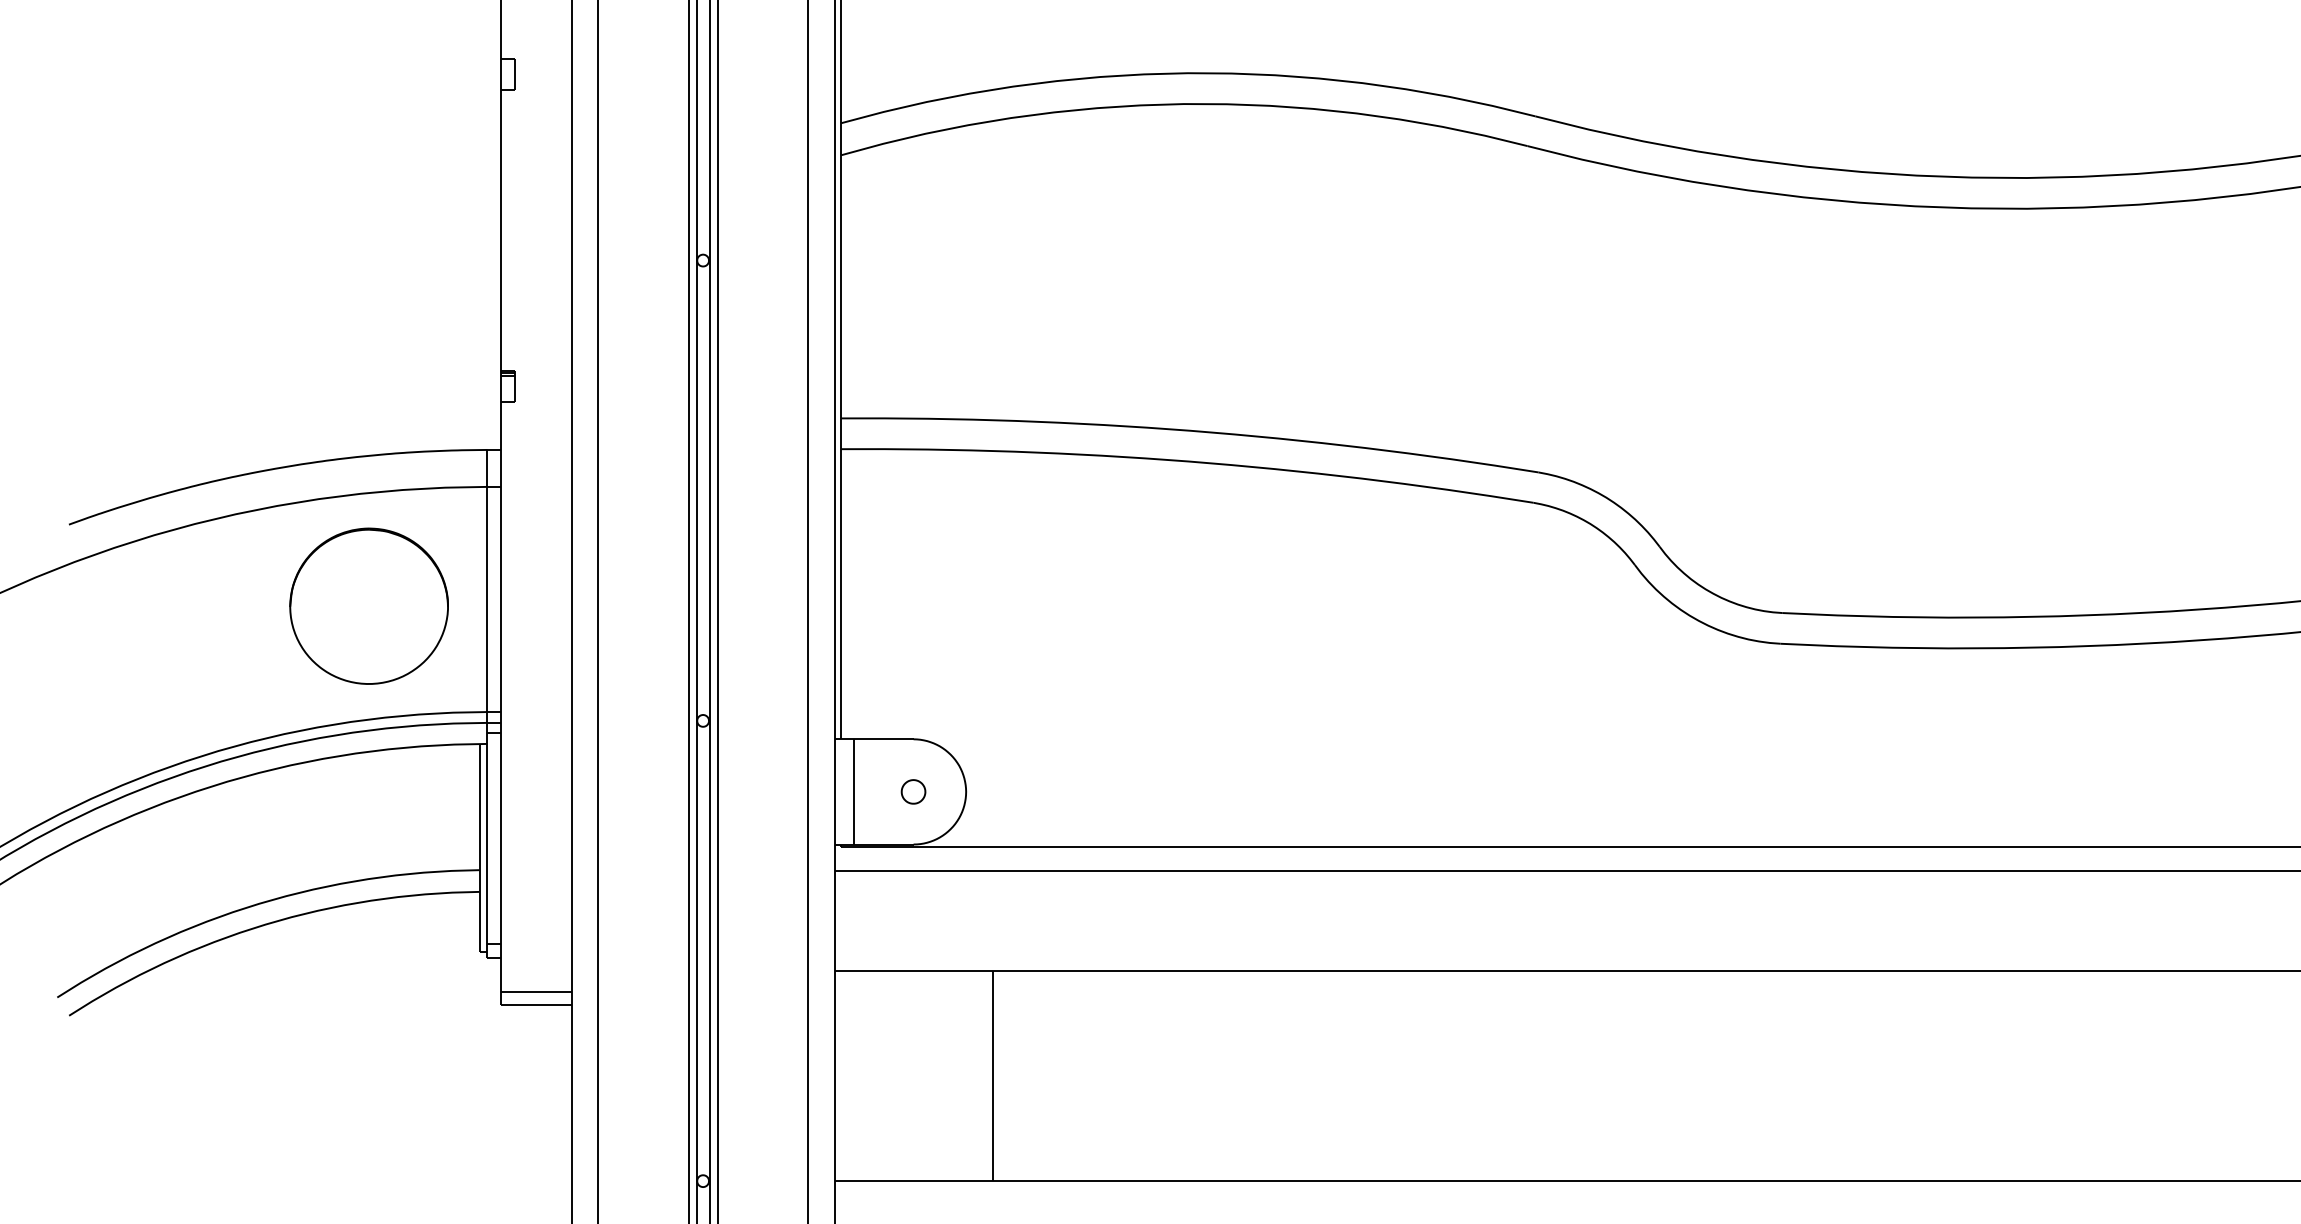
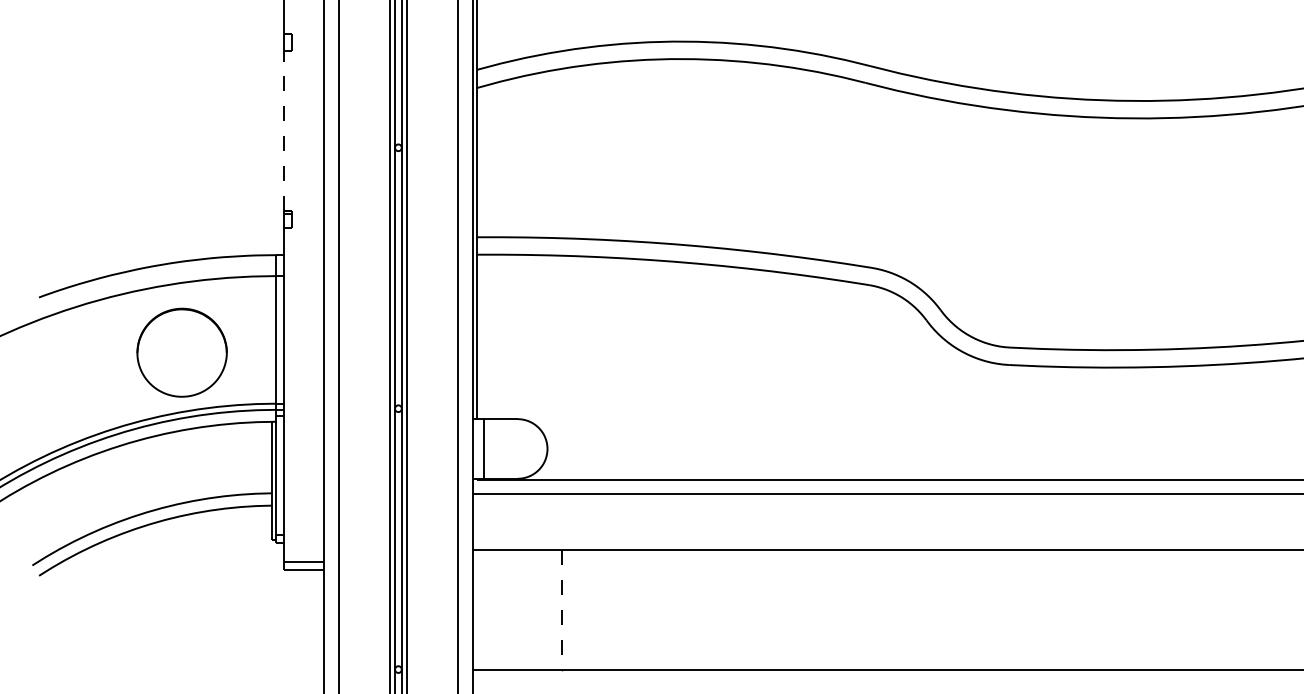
line: (500, 230) -> (283, 130), solid -> dashed
part: (368, 605) -> (181, 352), moved
part: (913, 791) -> (517, 448), removed
line: (992, 1075) -> (562, 609), solid -> dashed

